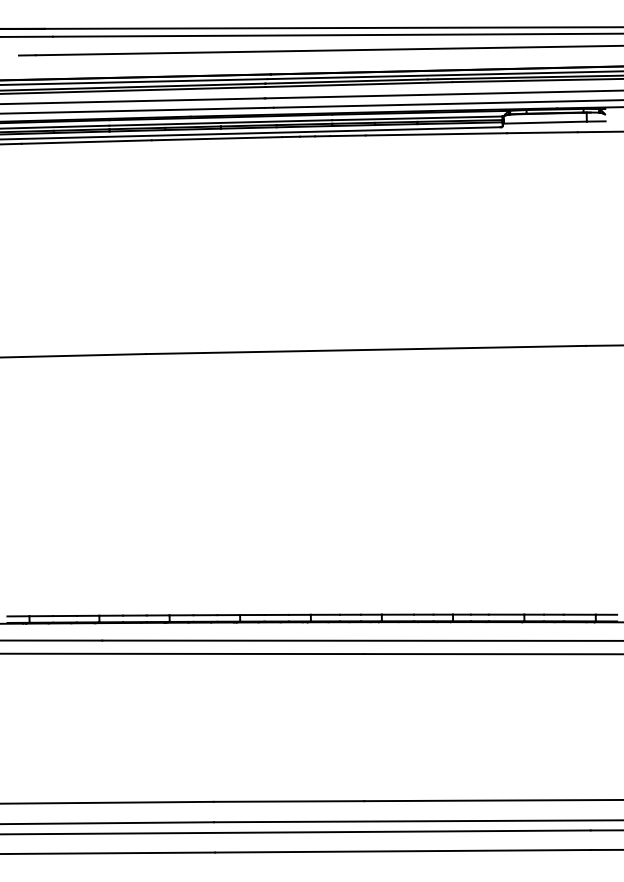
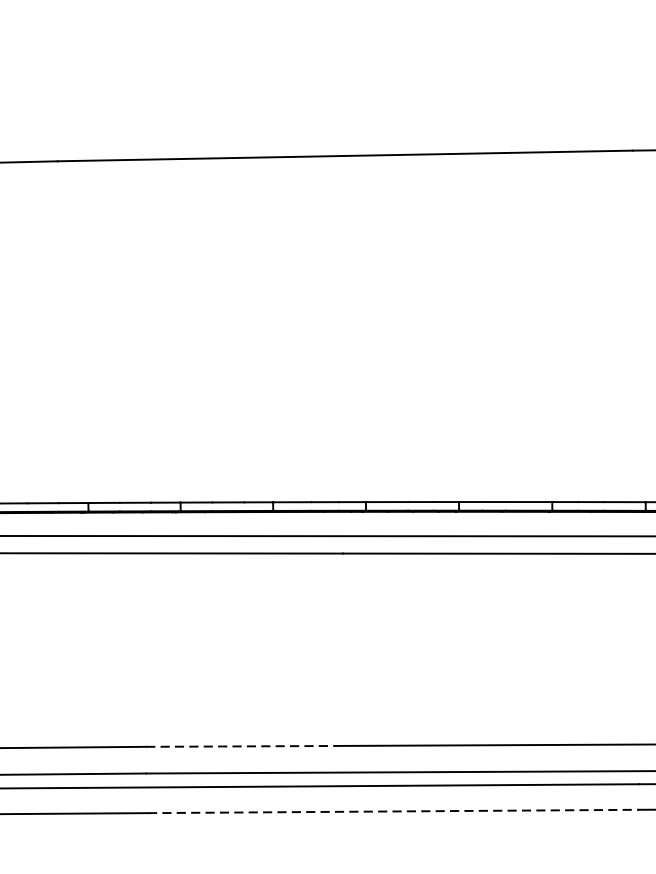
line: (289, 801) -> (245, 746), solid -> dashed
line: (402, 851) -> (392, 811), solid -> dashed

